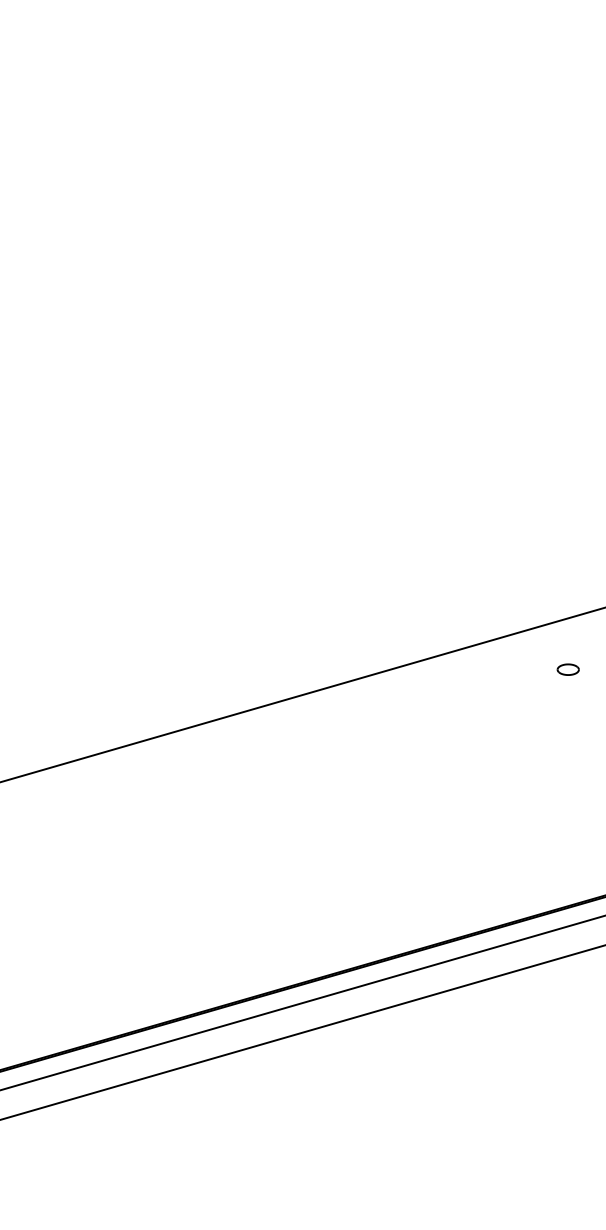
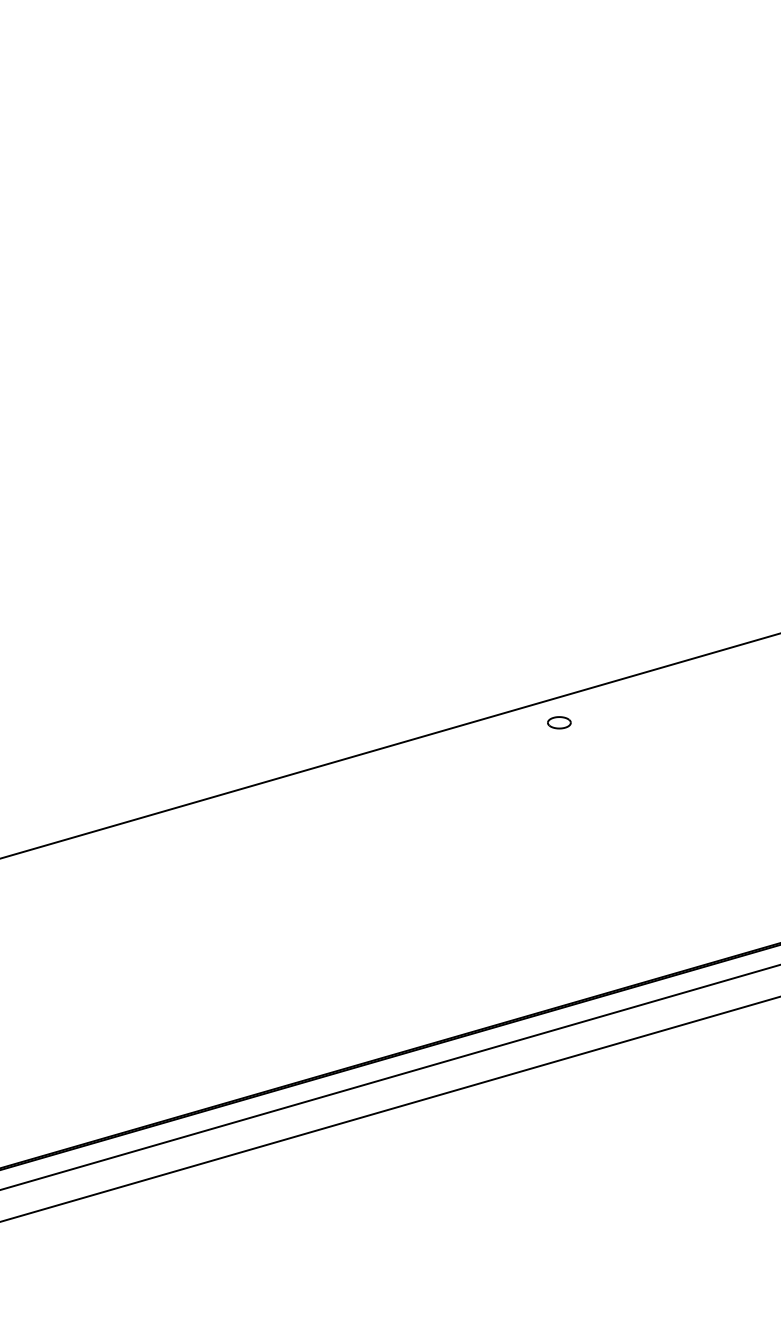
part: (568, 669) -> (559, 722), moved

